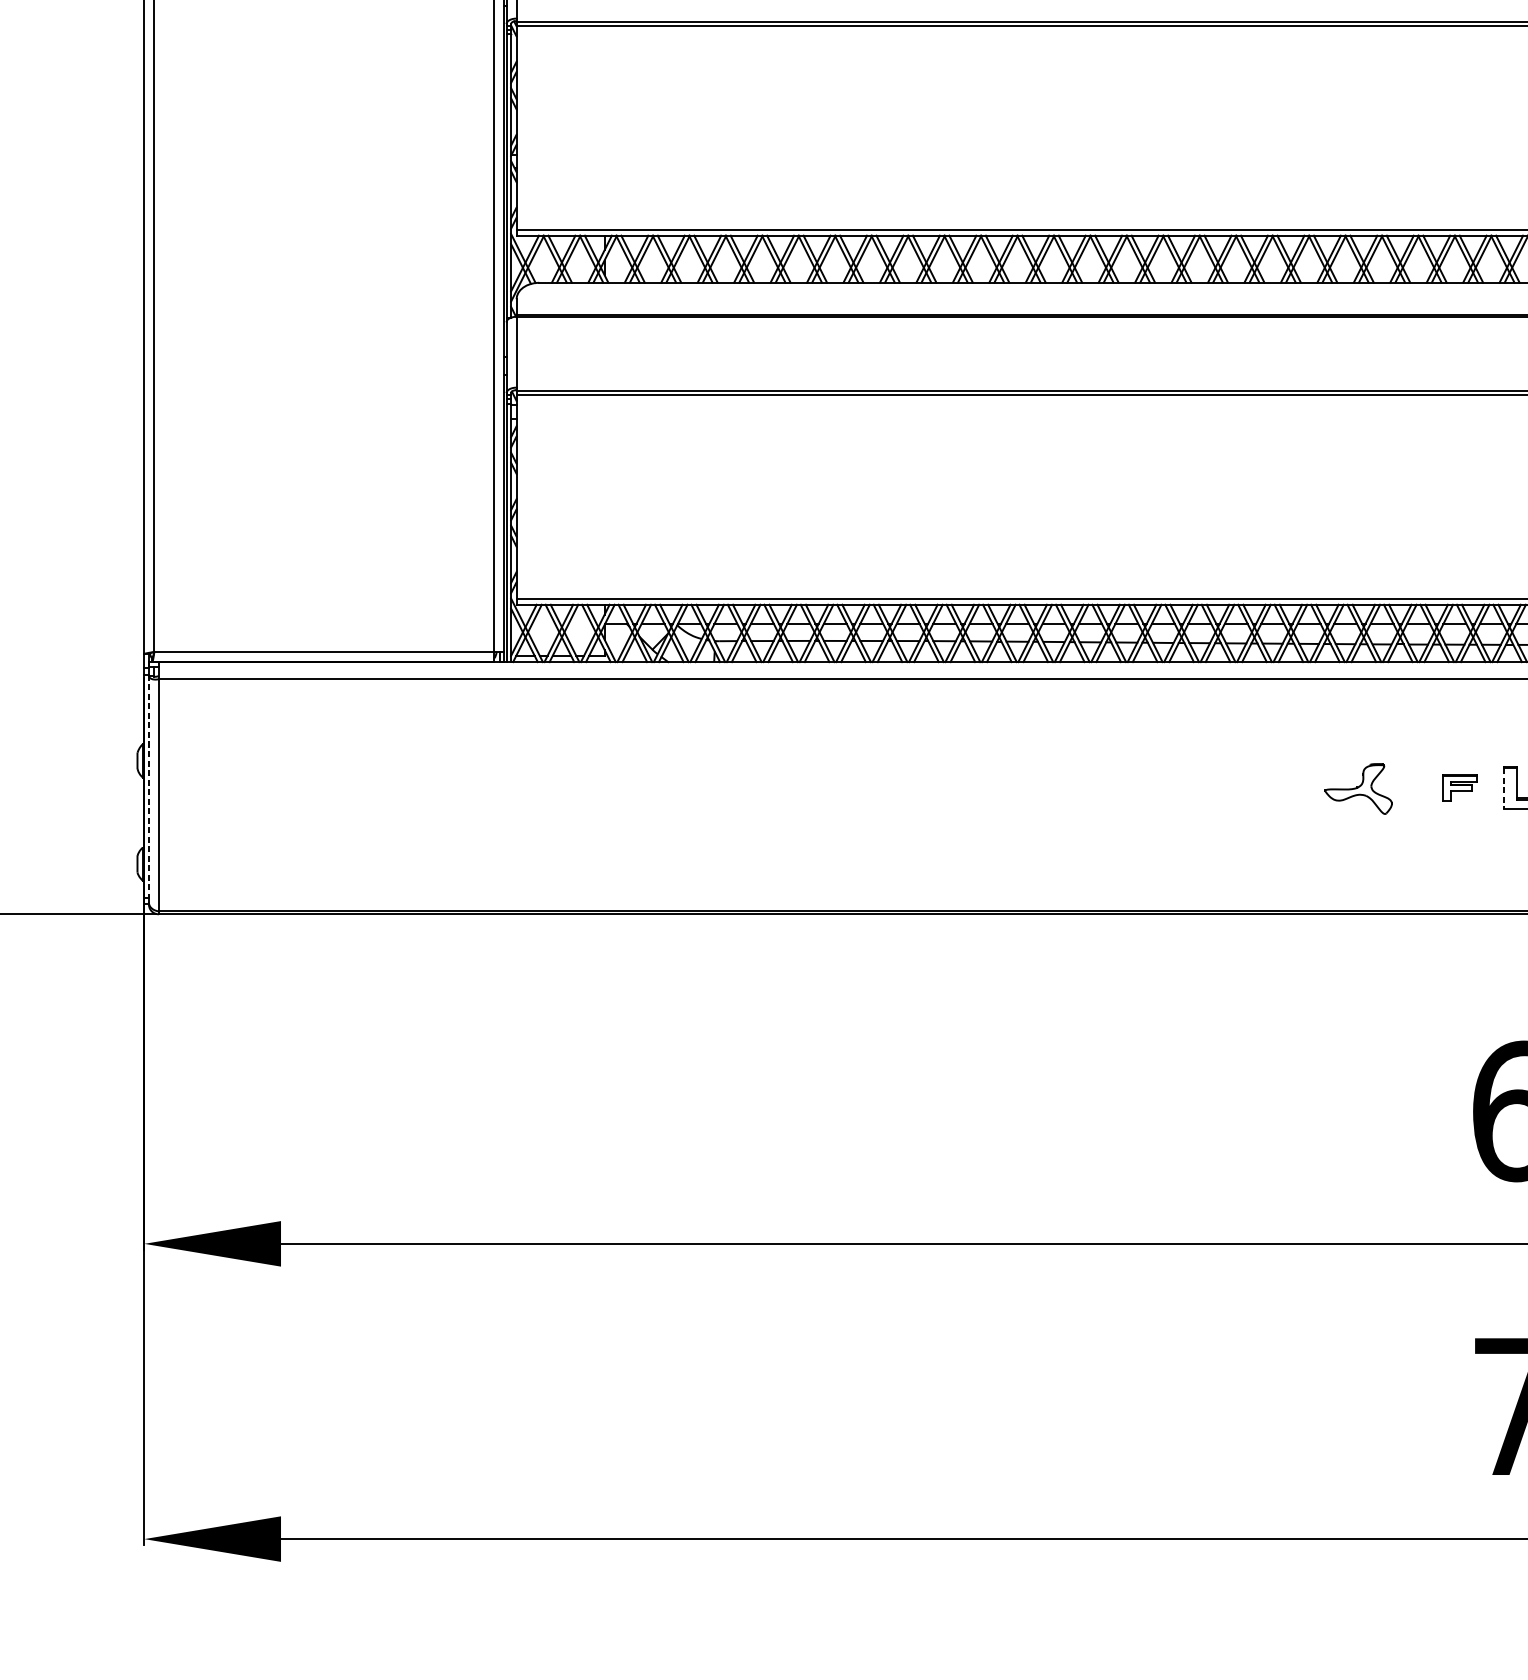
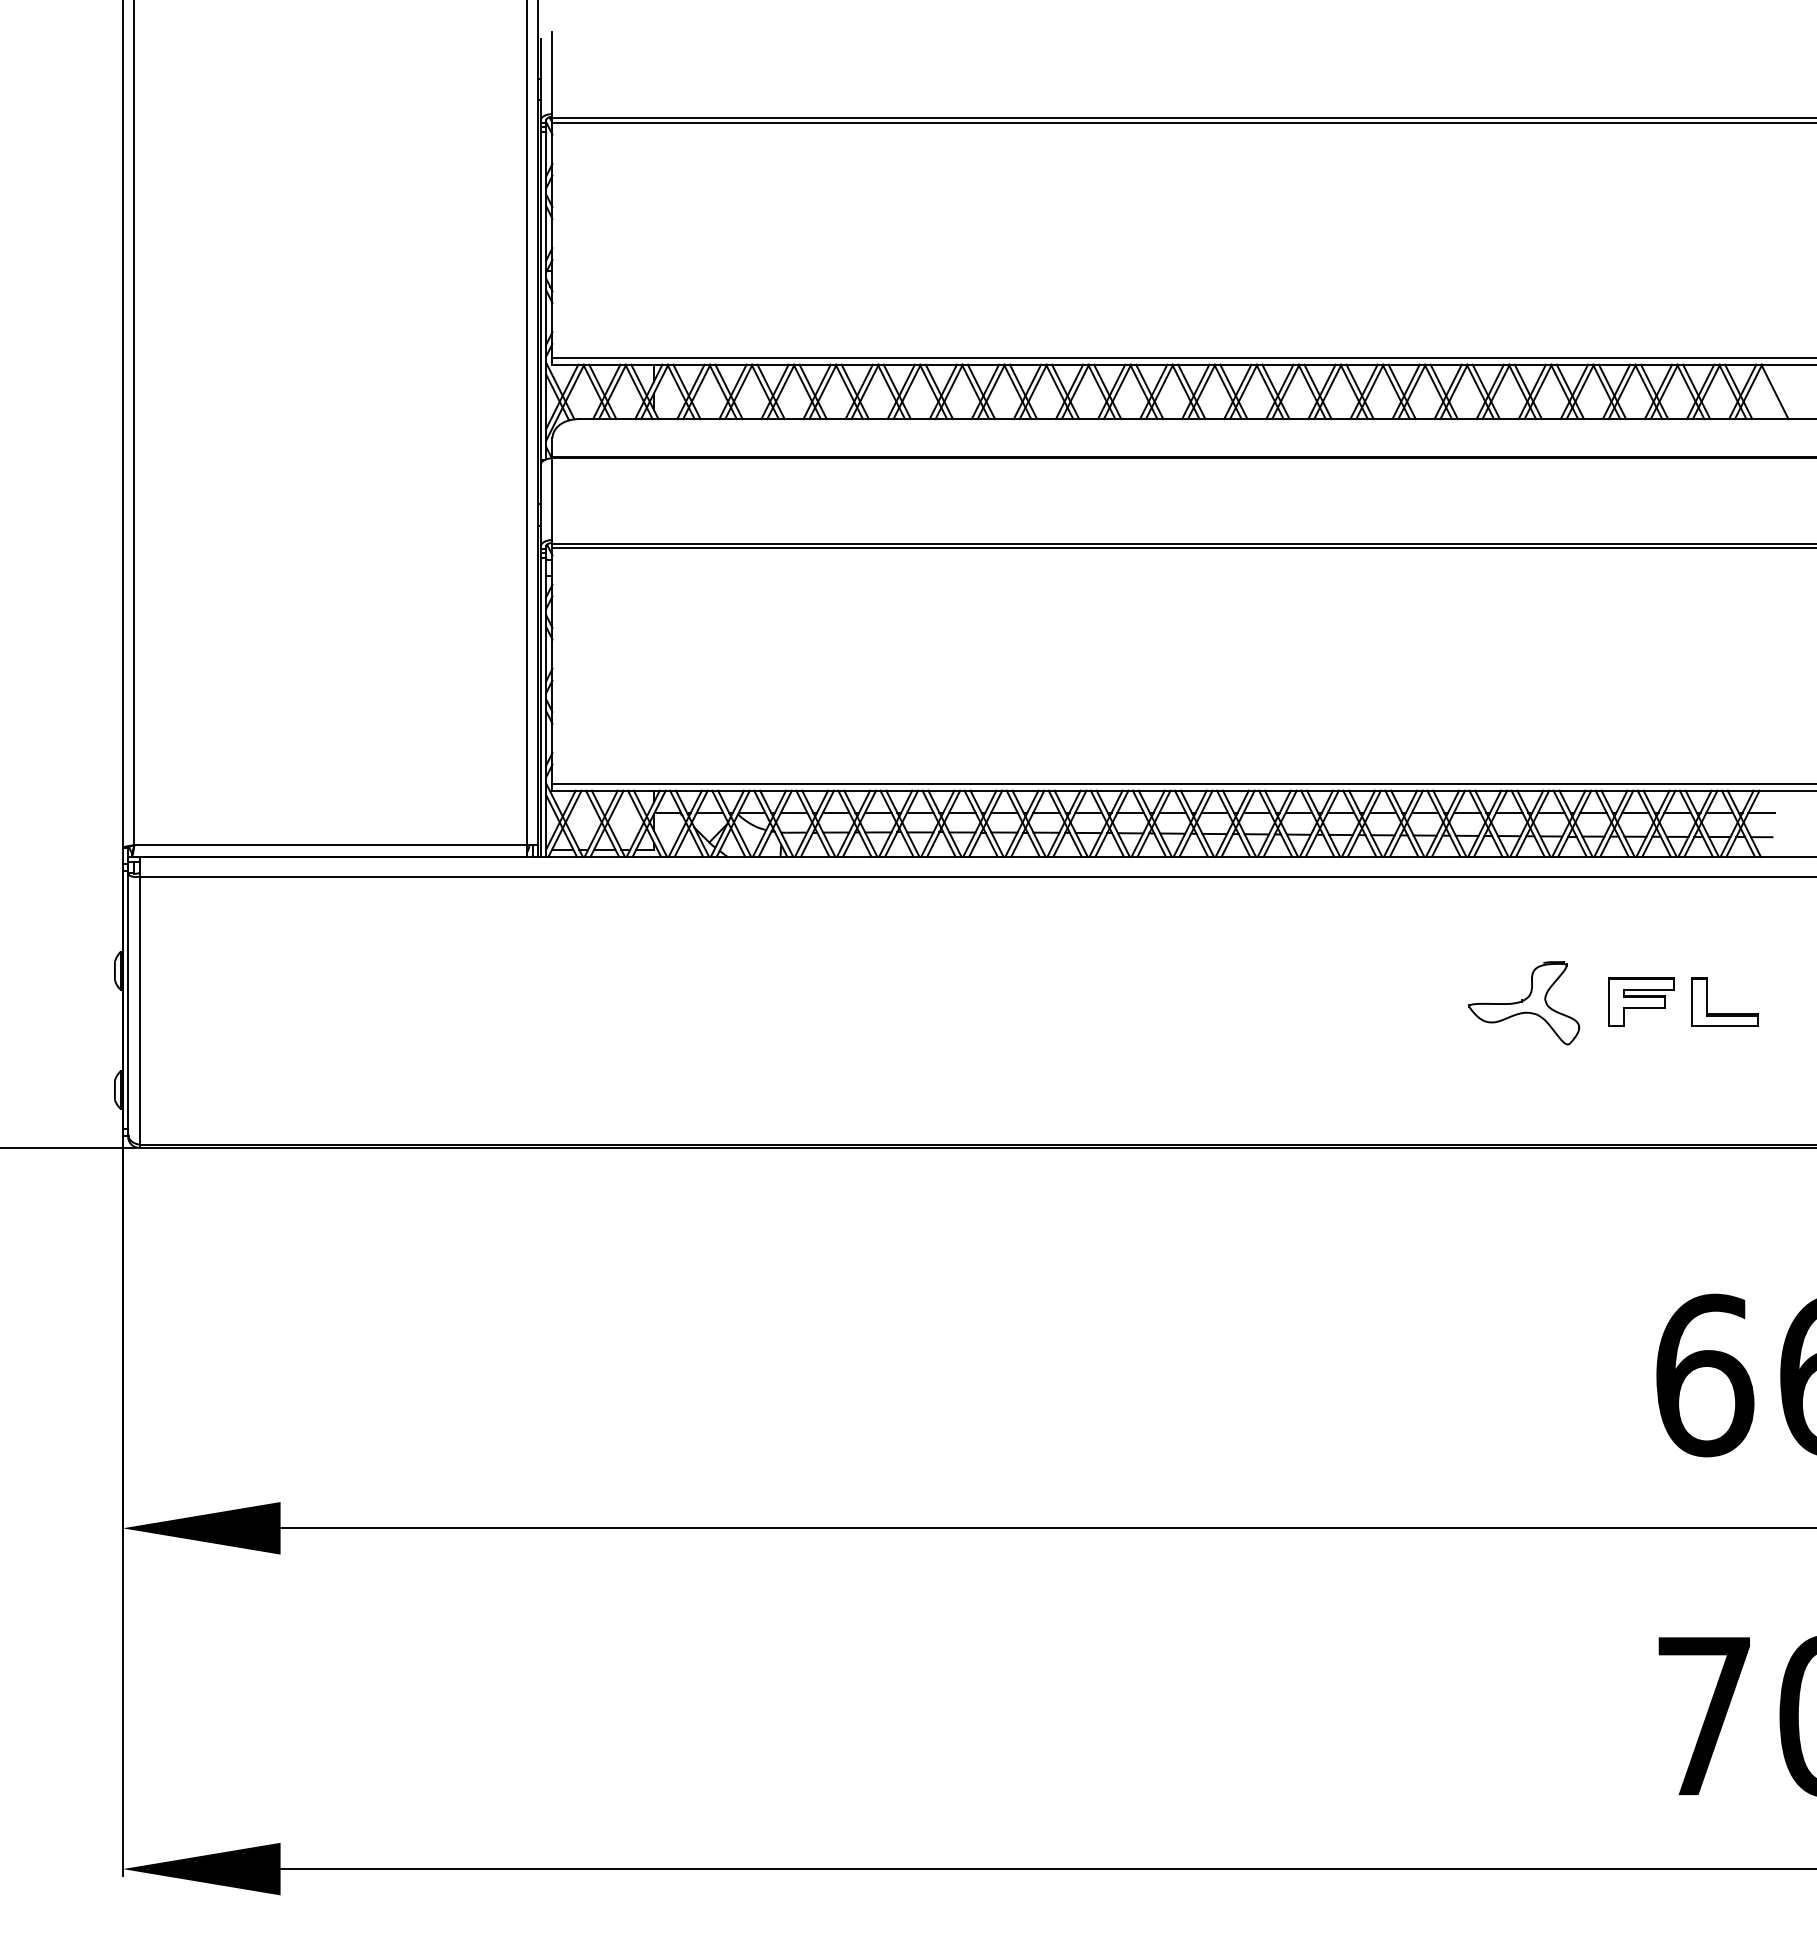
line: (149, 786) -> (128, 1000), dashed -> solid
part: (1460, 787) -> (1641, 1001), size x1.67
part: (1358, 789) -> (1524, 1003), size x1.43
line: (1504, 789) -> (1692, 1003), dashed -> solid

